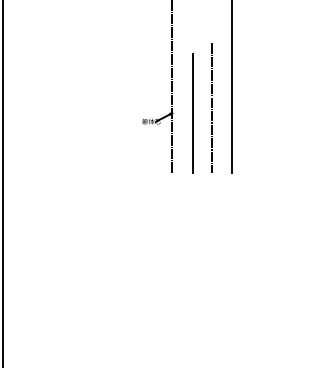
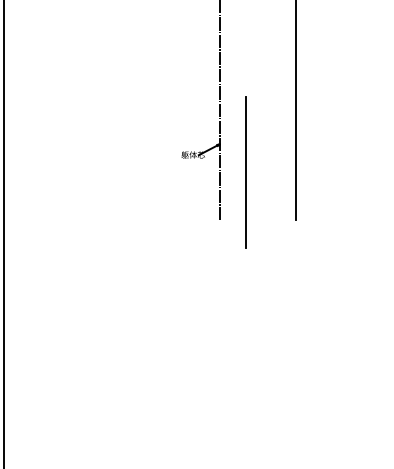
line: (212, 107) -> (270, 137), removed
line: (192, 113) -> (245, 172), moved

